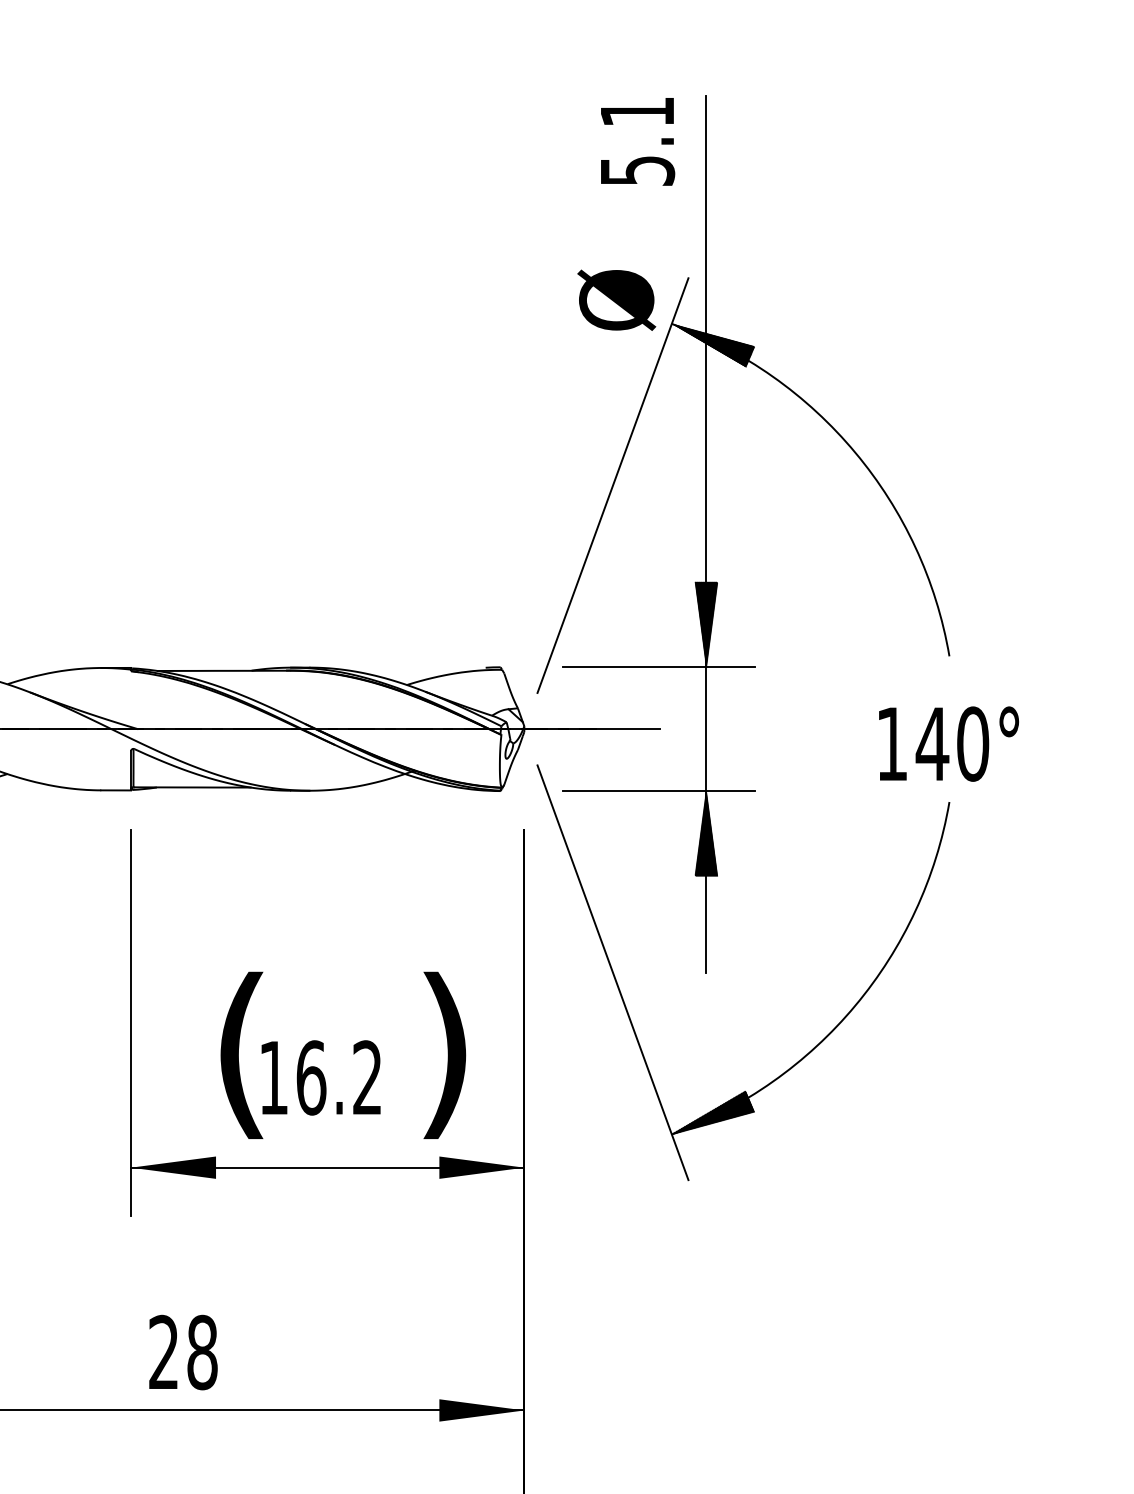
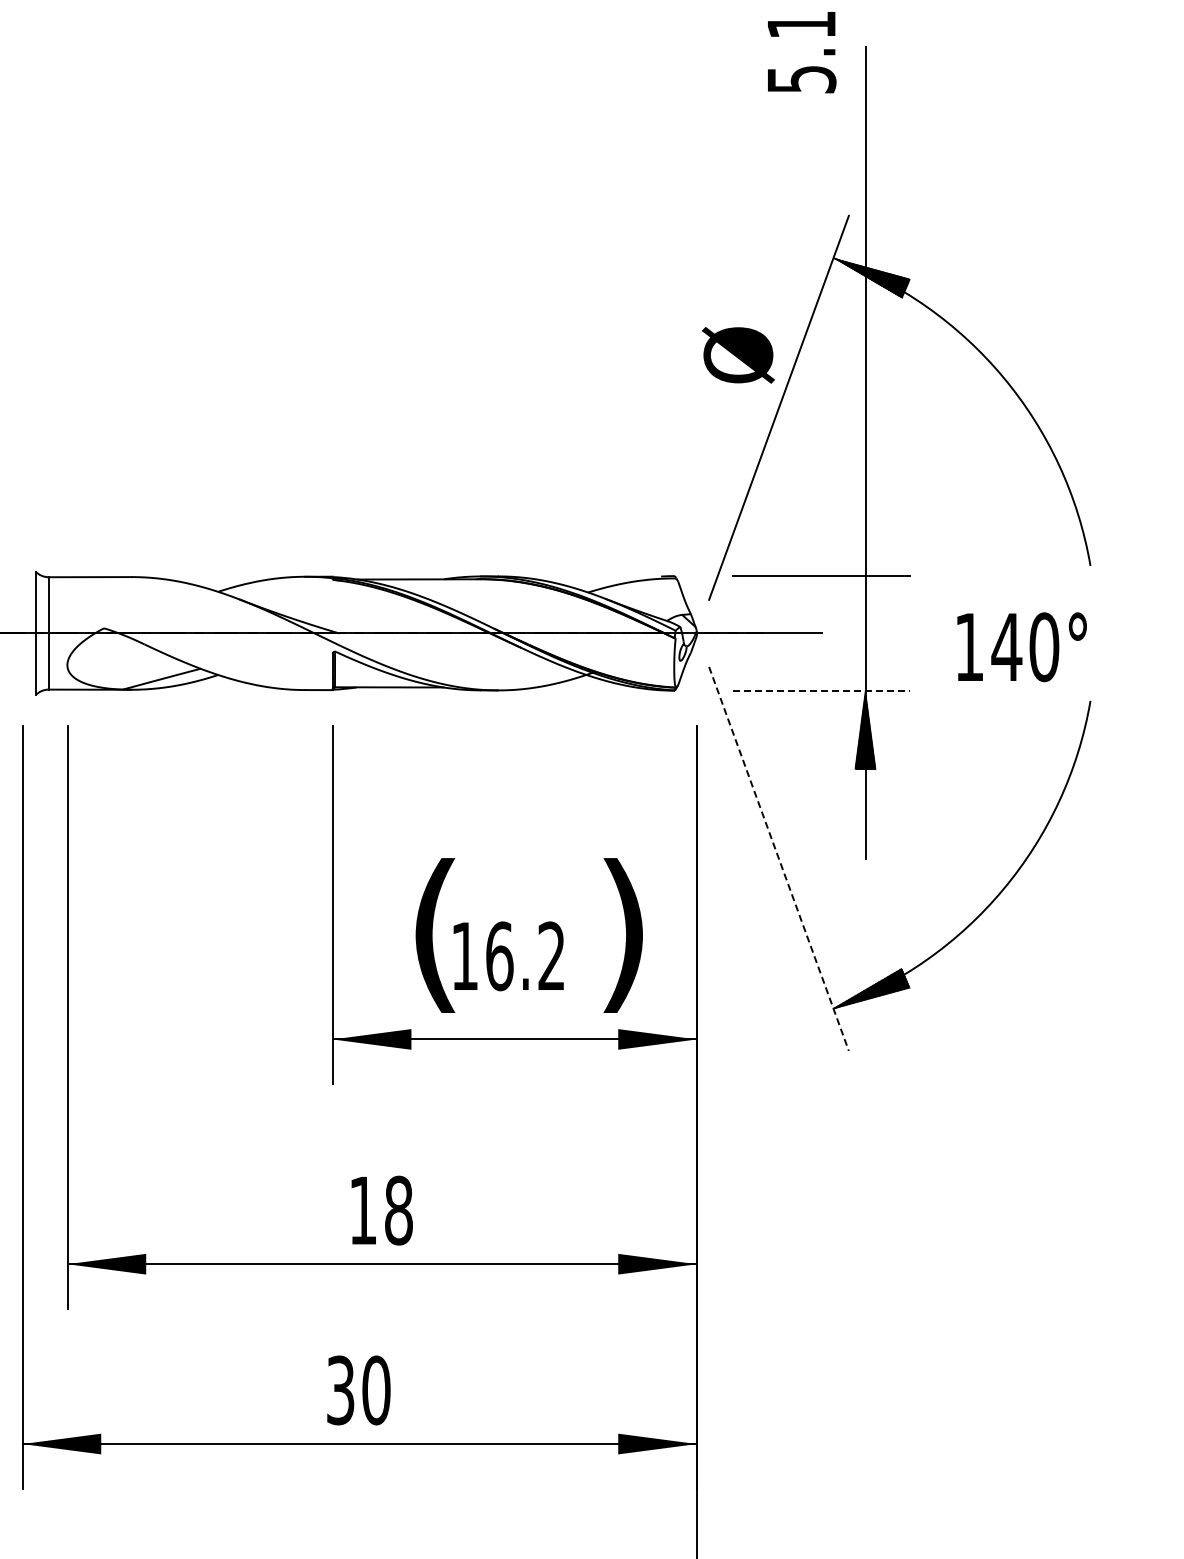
text: (638, 141) -> (802, 52), moved
text: (616, 300) -> (738, 355), moved
hatch: (706, 624) -> (865, 536), removed
text: (948, 744) -> (1021, 647), moved
line: (658, 790) -> (821, 690), solid -> dashed
line: (613, 973) -> (779, 859), solid -> dashed
text: (163, 1351) -> (362, 1209), 28 -> 18

